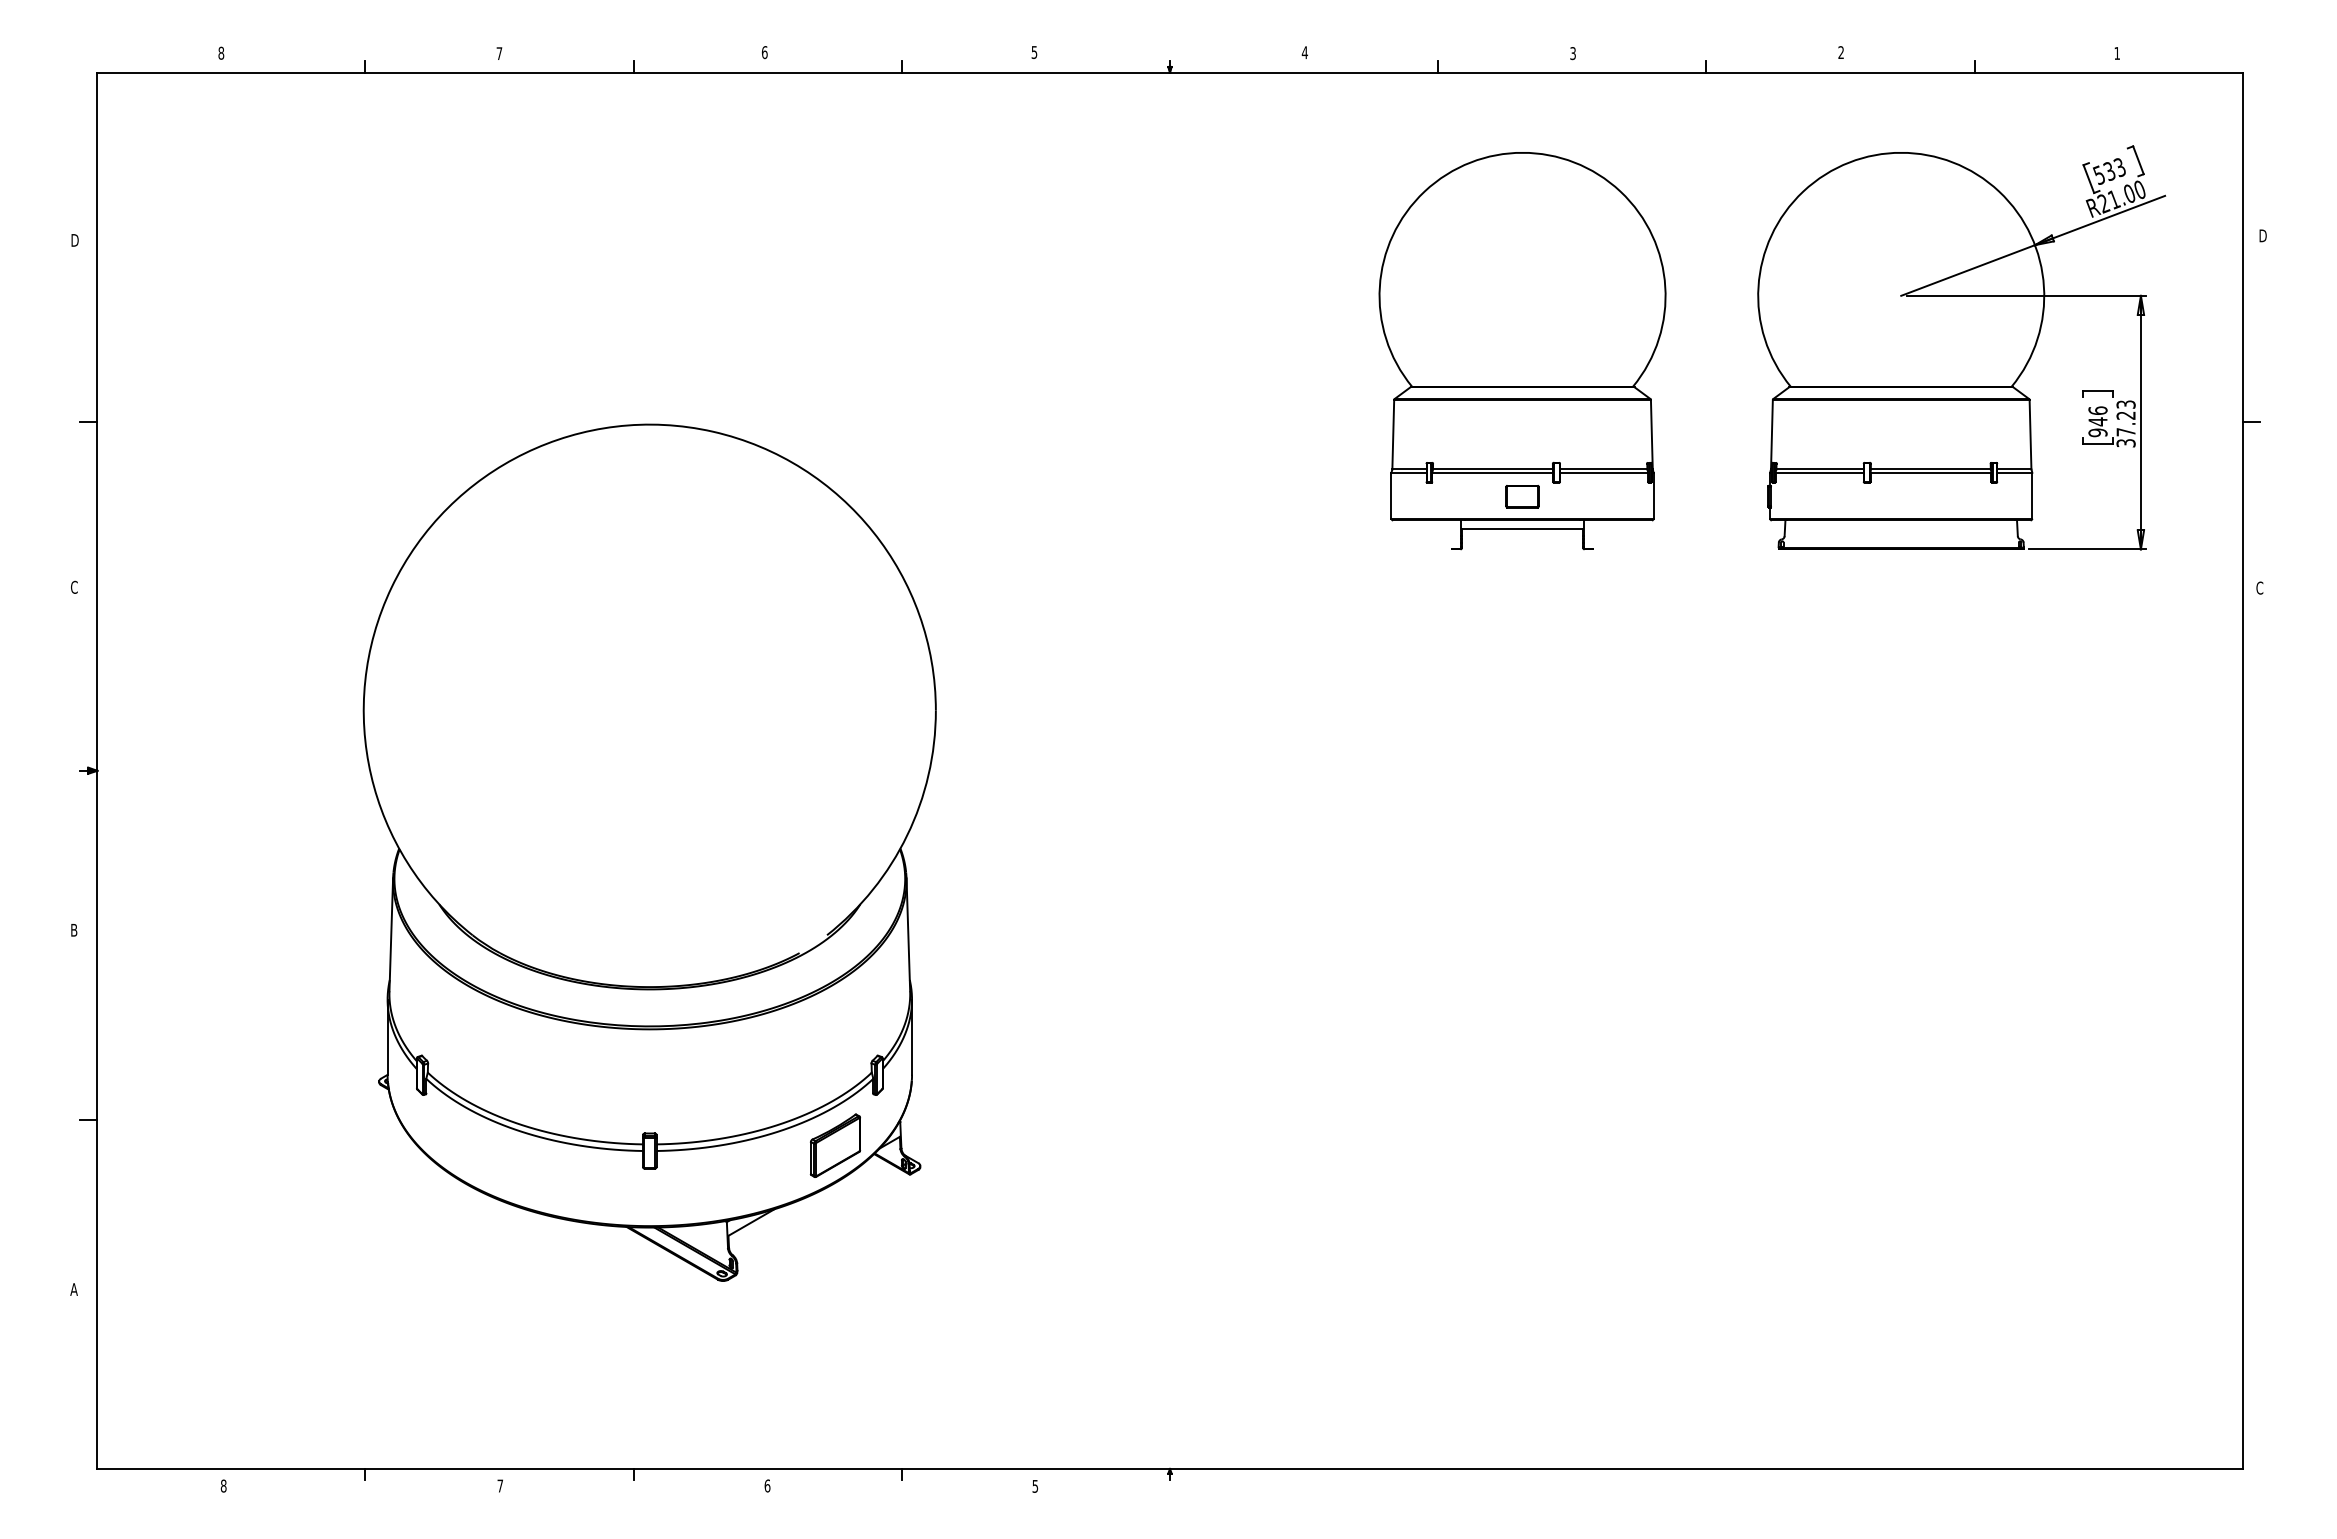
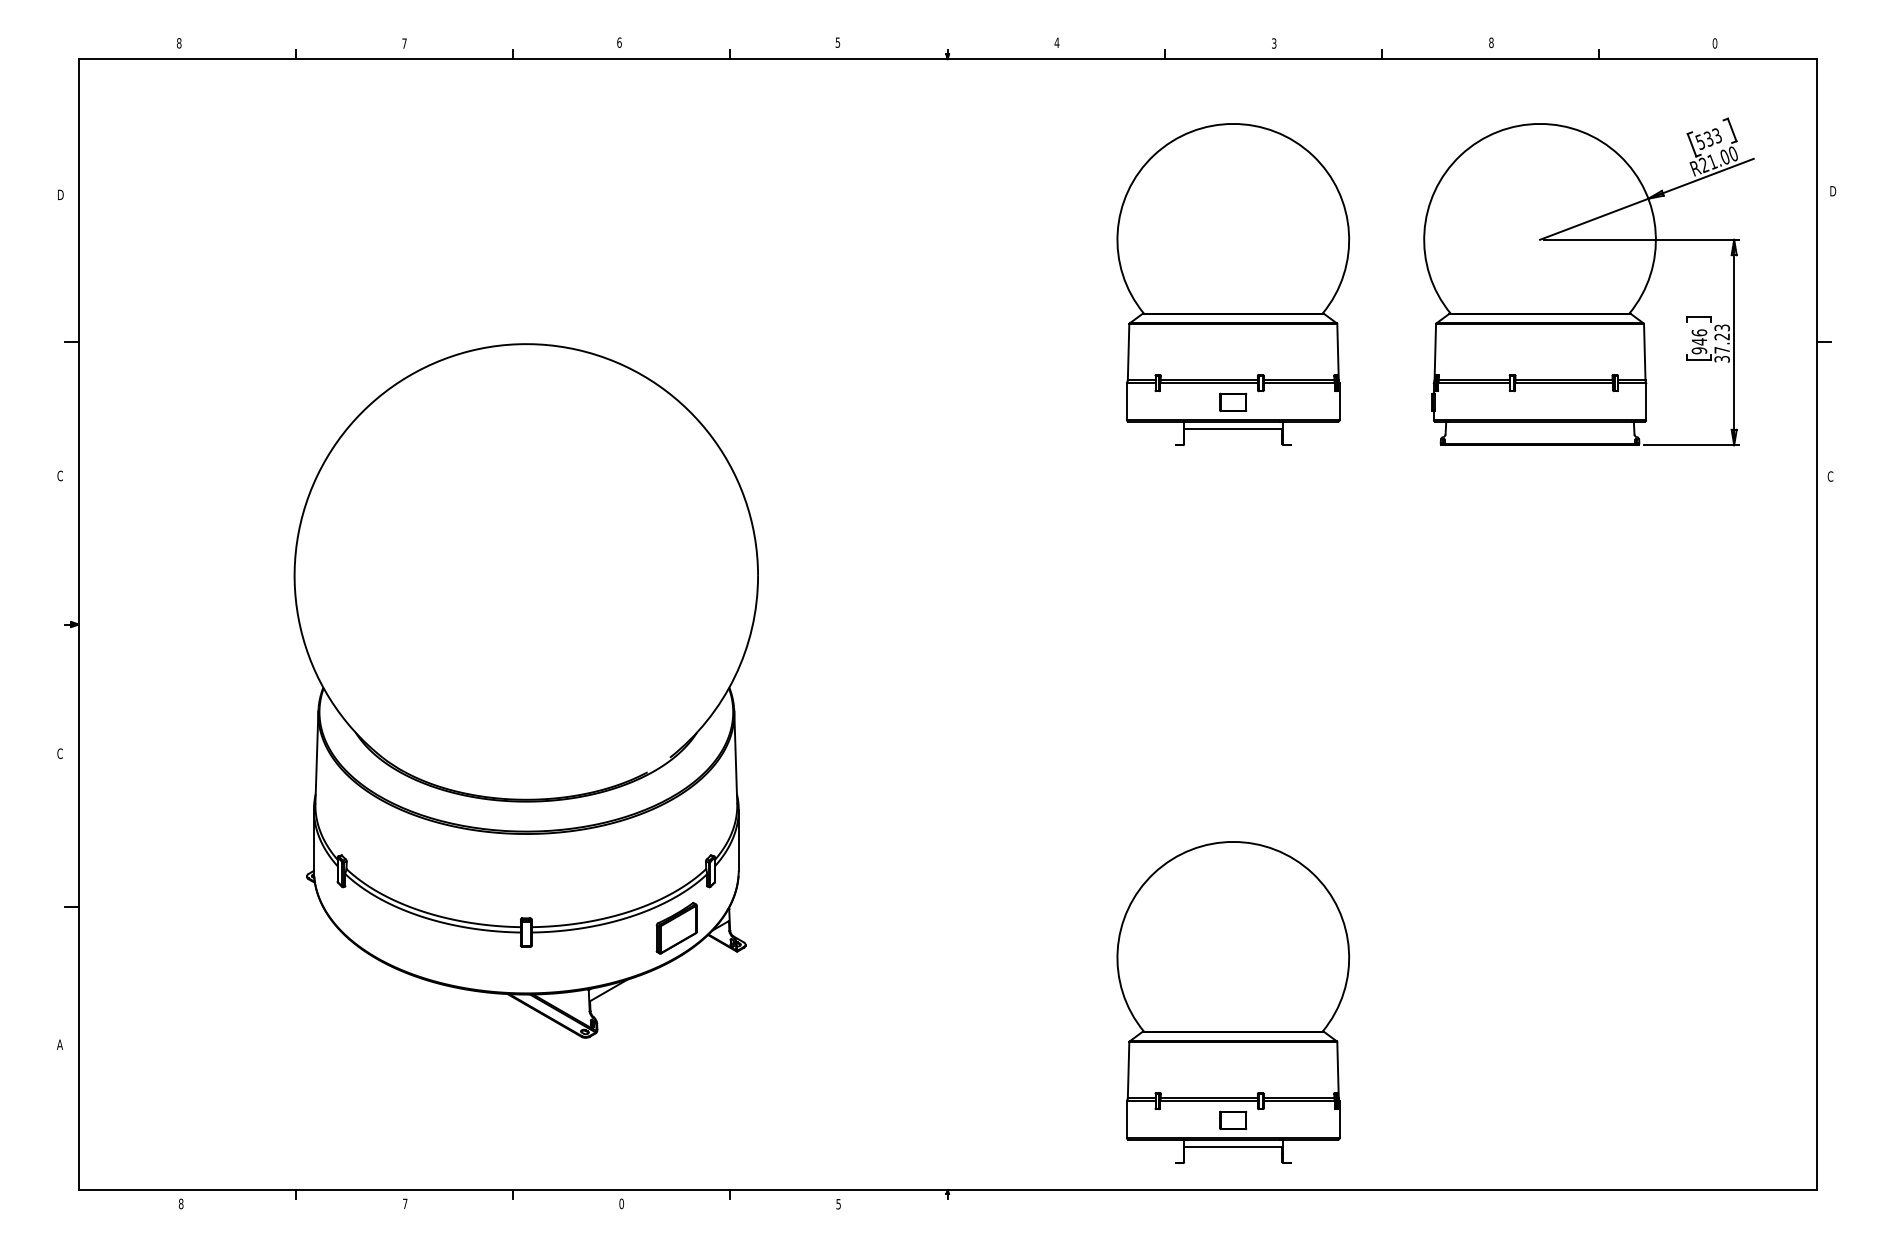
text: (1841, 52) -> (1491, 42), 2 -> 8
text: (2116, 53) -> (1714, 43), 1 -> 0
text: (73, 929) -> (59, 753), B -> C
part: (1522, 1237) -> (1233, 1002), added
text: (767, 1485) -> (621, 1203), 6 -> 0

